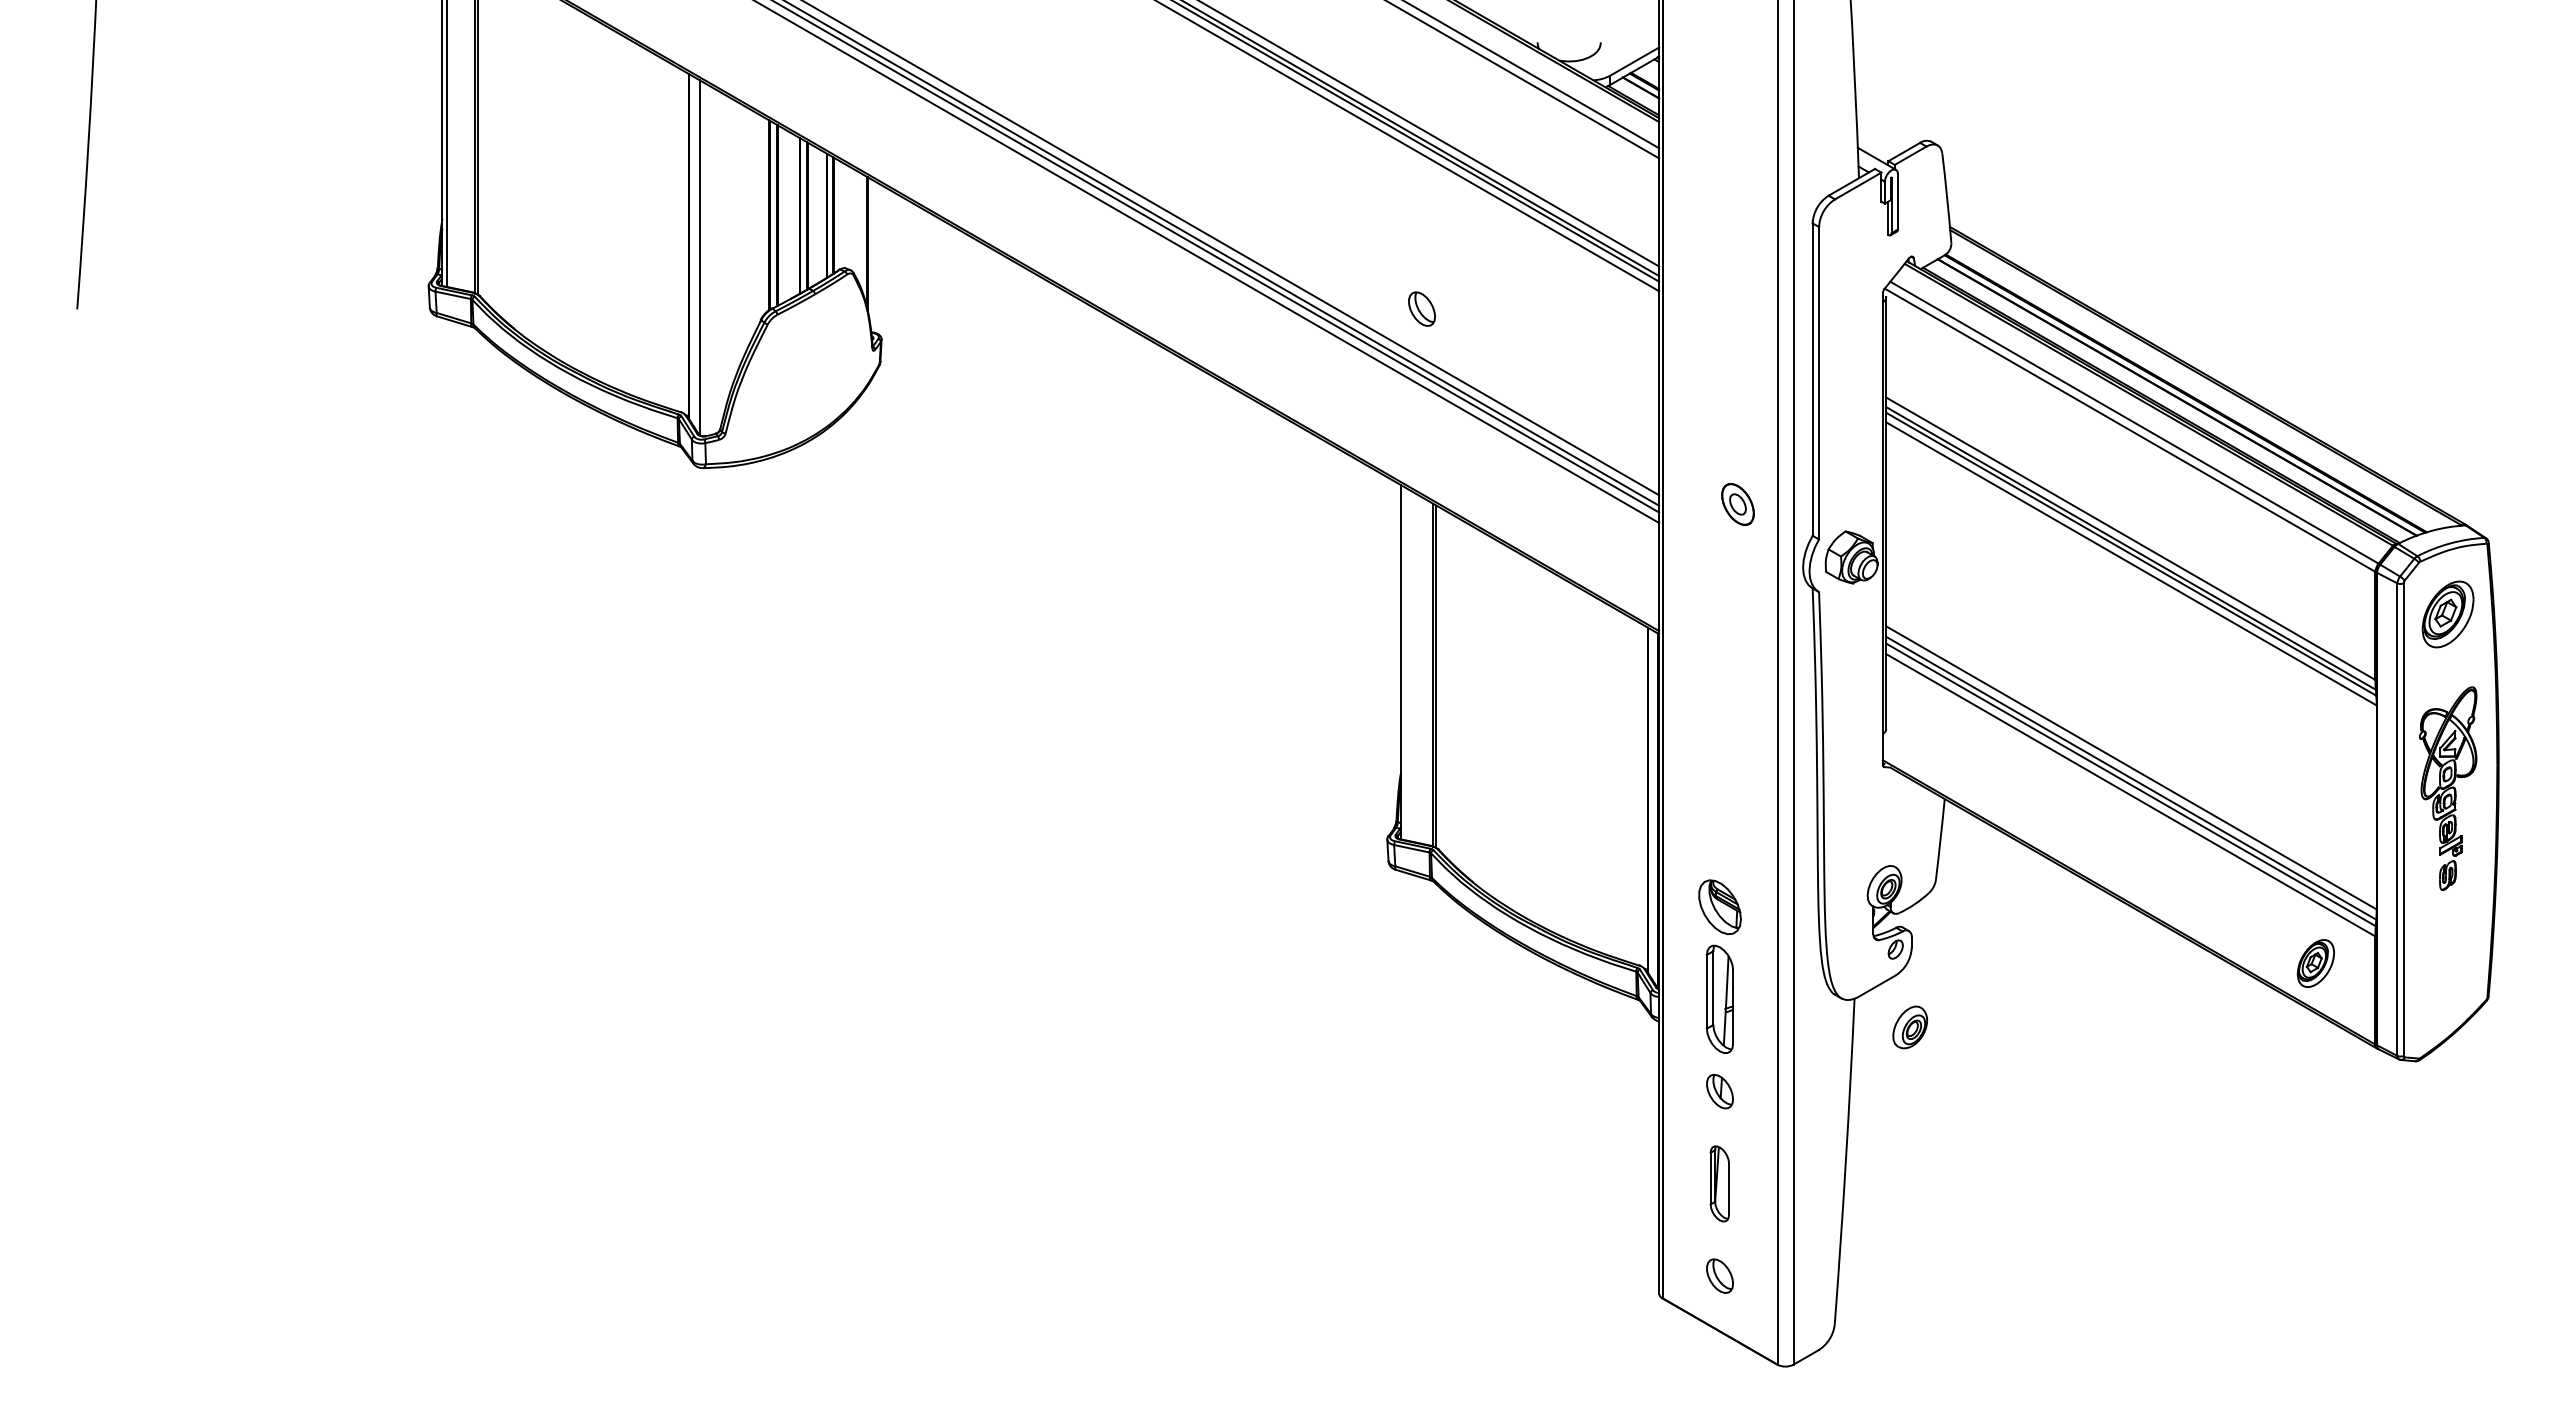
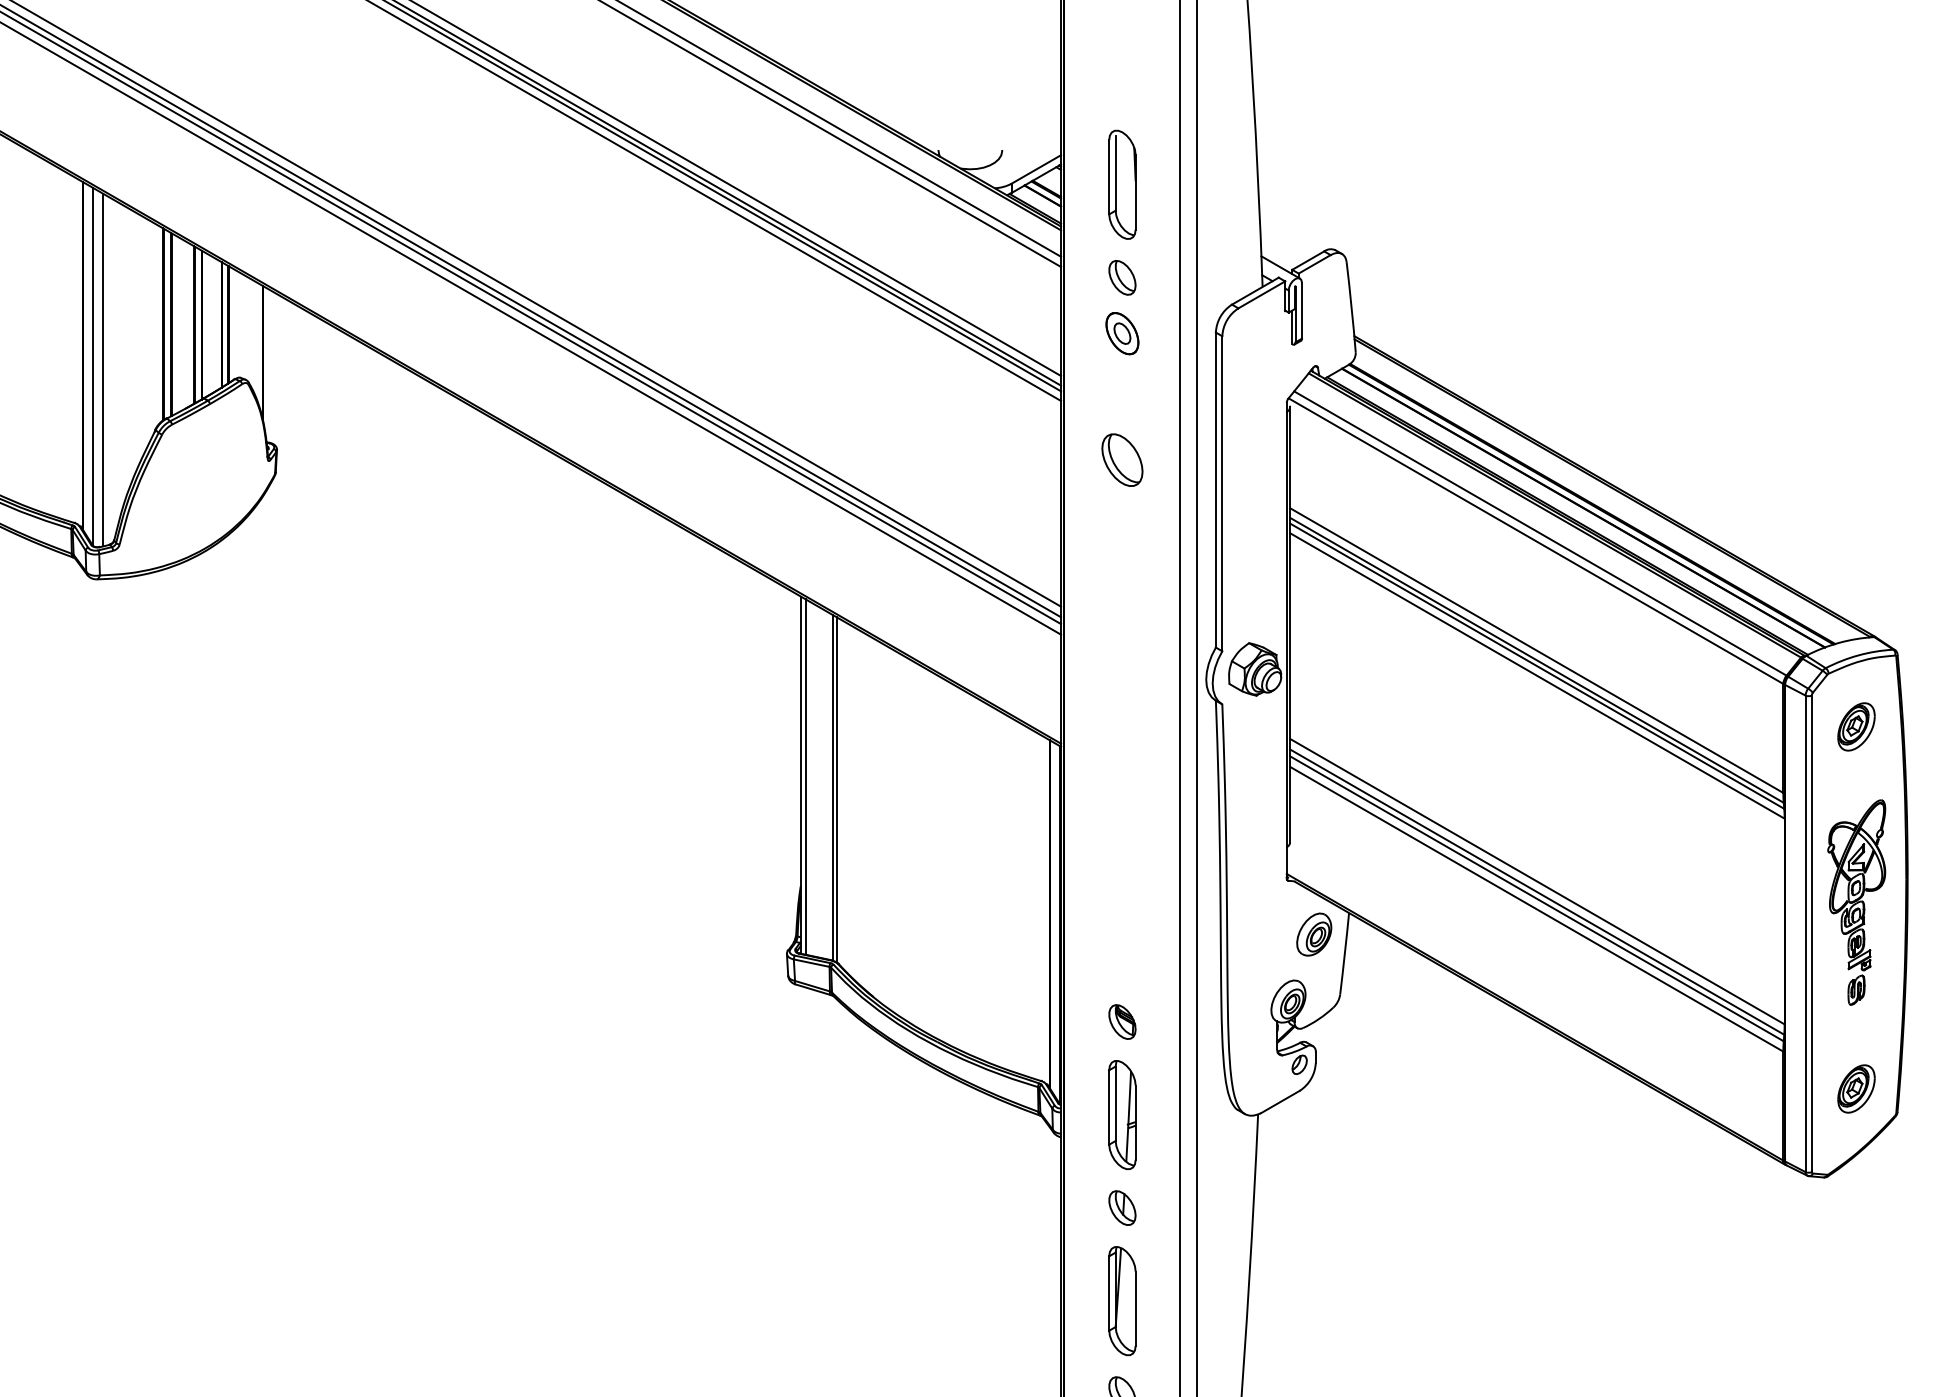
part: (1719, 76) -> (1121, 184), added
line: (709, 260) -> (103, 369), added
part: (1421, 308) -> (1121, 277), moved
part: (1719, 349) -> (1121, 459), added
part: (1737, 504) -> (1121, 333), moved
part: (2447, 614) -> (1856, 726), size x0.71
line: (1405, 663) -> (805, 776), added
part: (1719, 906) -> (1121, 1021), size x0.62
part: (2315, 963) -> (1856, 1088), moved
part: (1909, 1027) -> (1313, 934), moved
part: (1719, 1183) -> (1121, 1300), size x1.43

